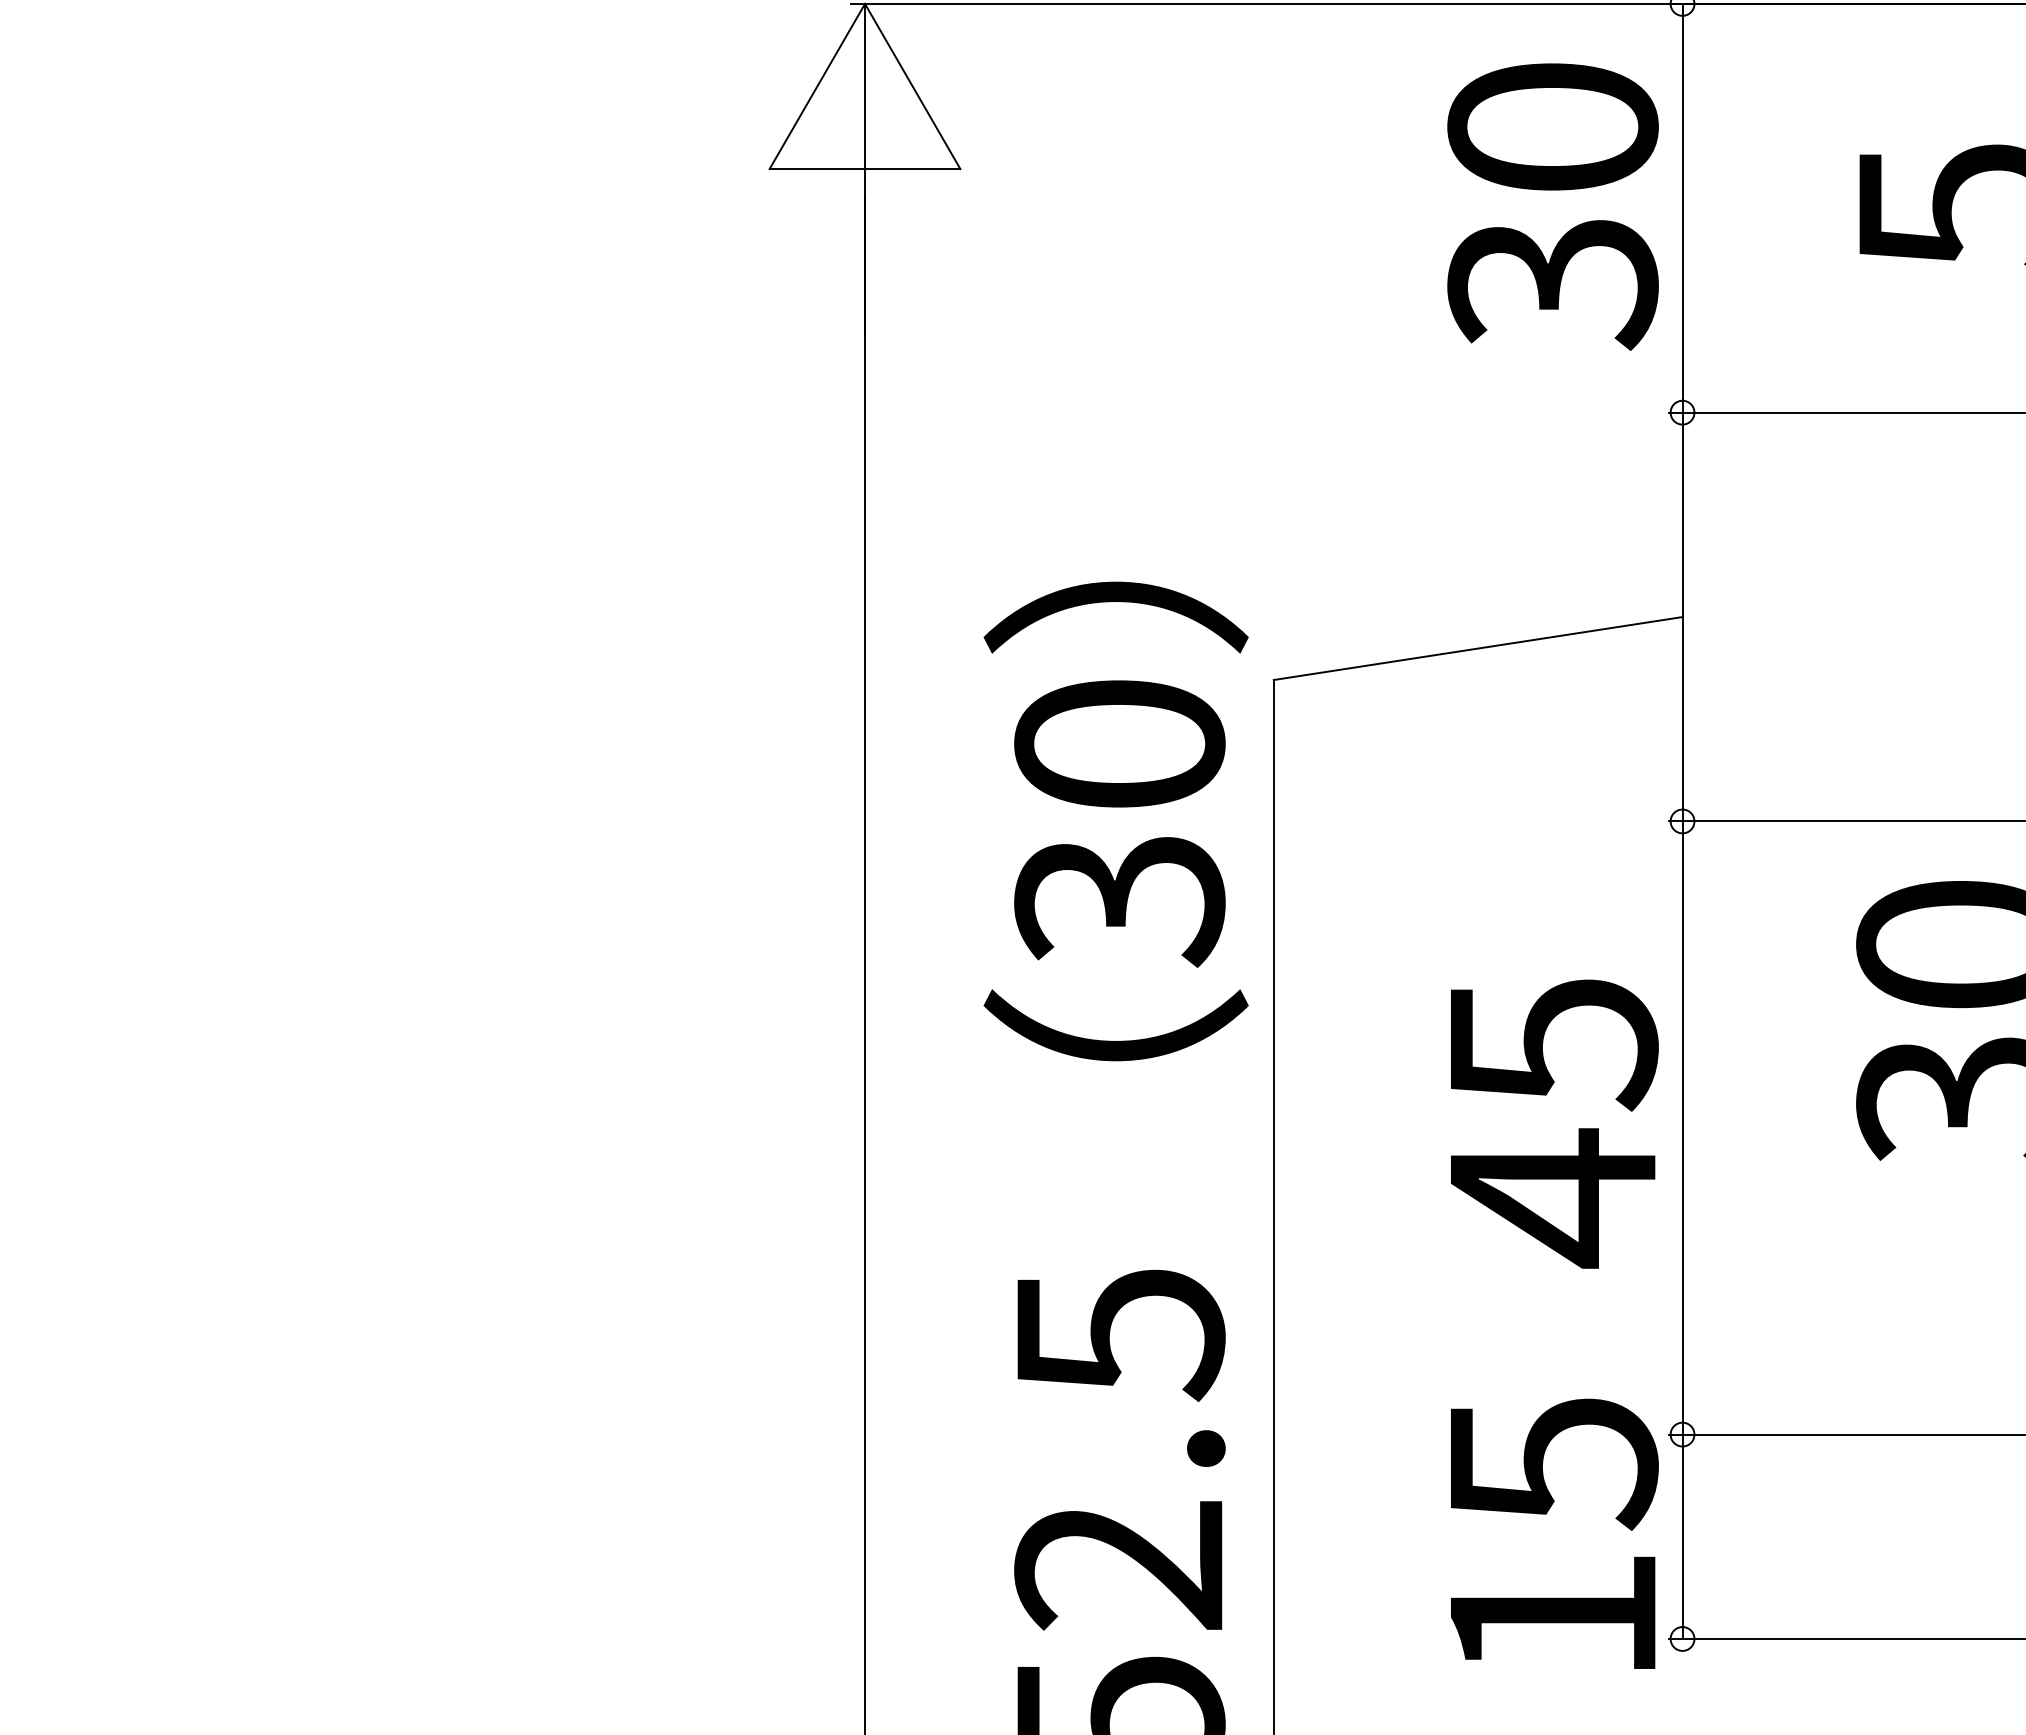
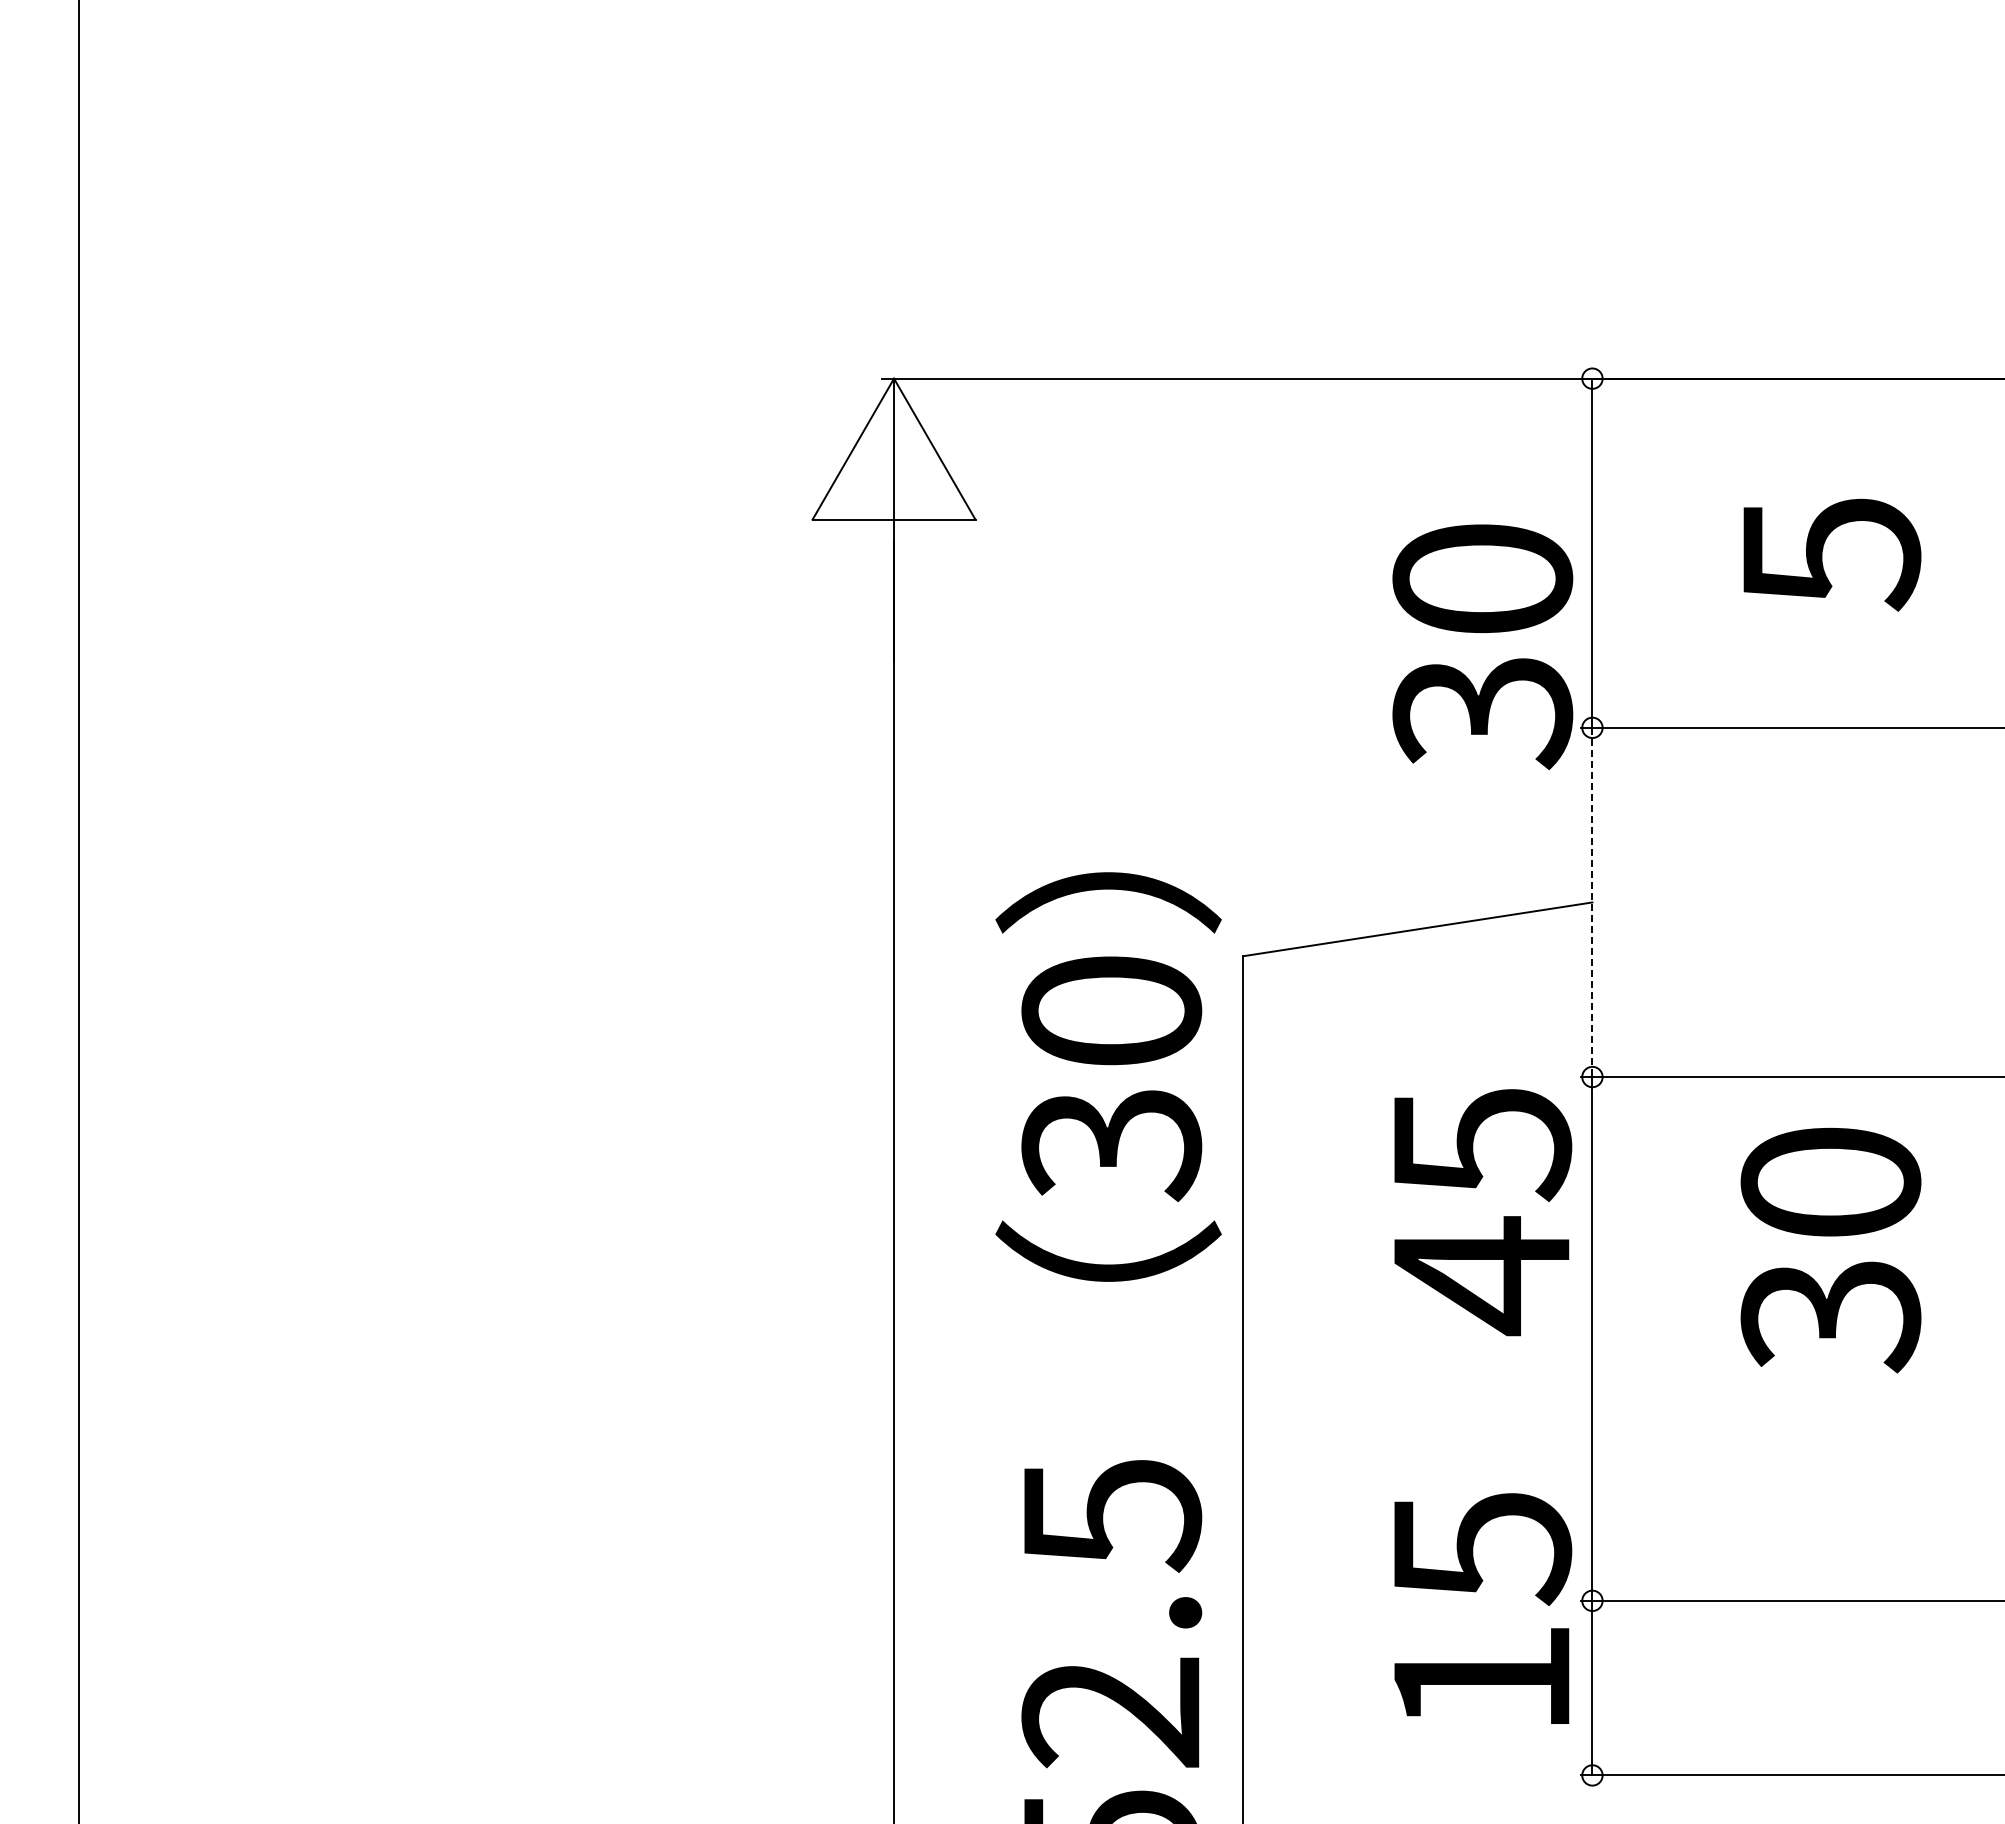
text: (1552, 206) -> (1482, 646), moved
line: (1682, 617) -> (1592, 902), solid -> dashed
text: (1555, 1124) -> (1483, 1212), moved
text: (1555, 1533) -> (1483, 1608), moved

